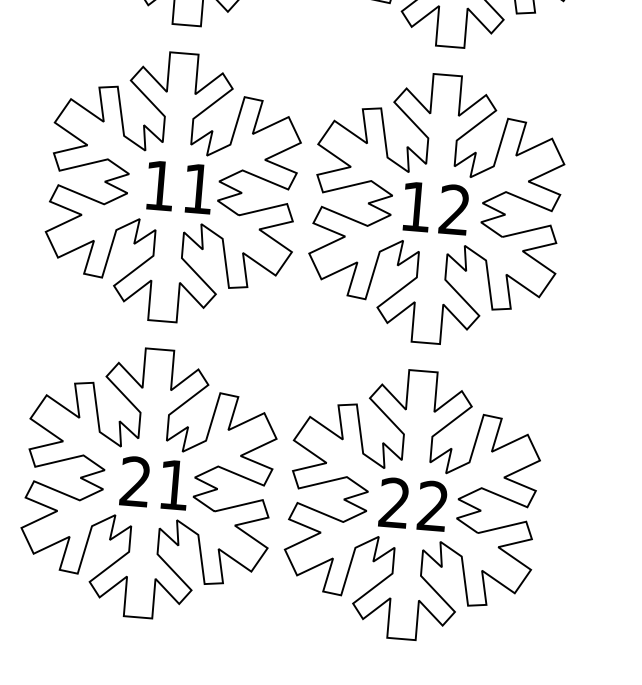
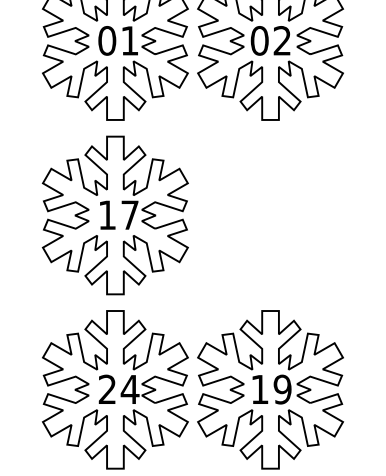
text: (197, 187) -> (129, 214), 11 -> 17
part: (436, 209) -> (270, 215), removed
text: (172, 484) -> (129, 389), 21 -> 24
text: (414, 504) -> (271, 389), 22 -> 19

